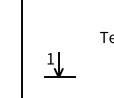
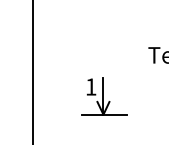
part: (59, 64) -> (104, 95), moved

